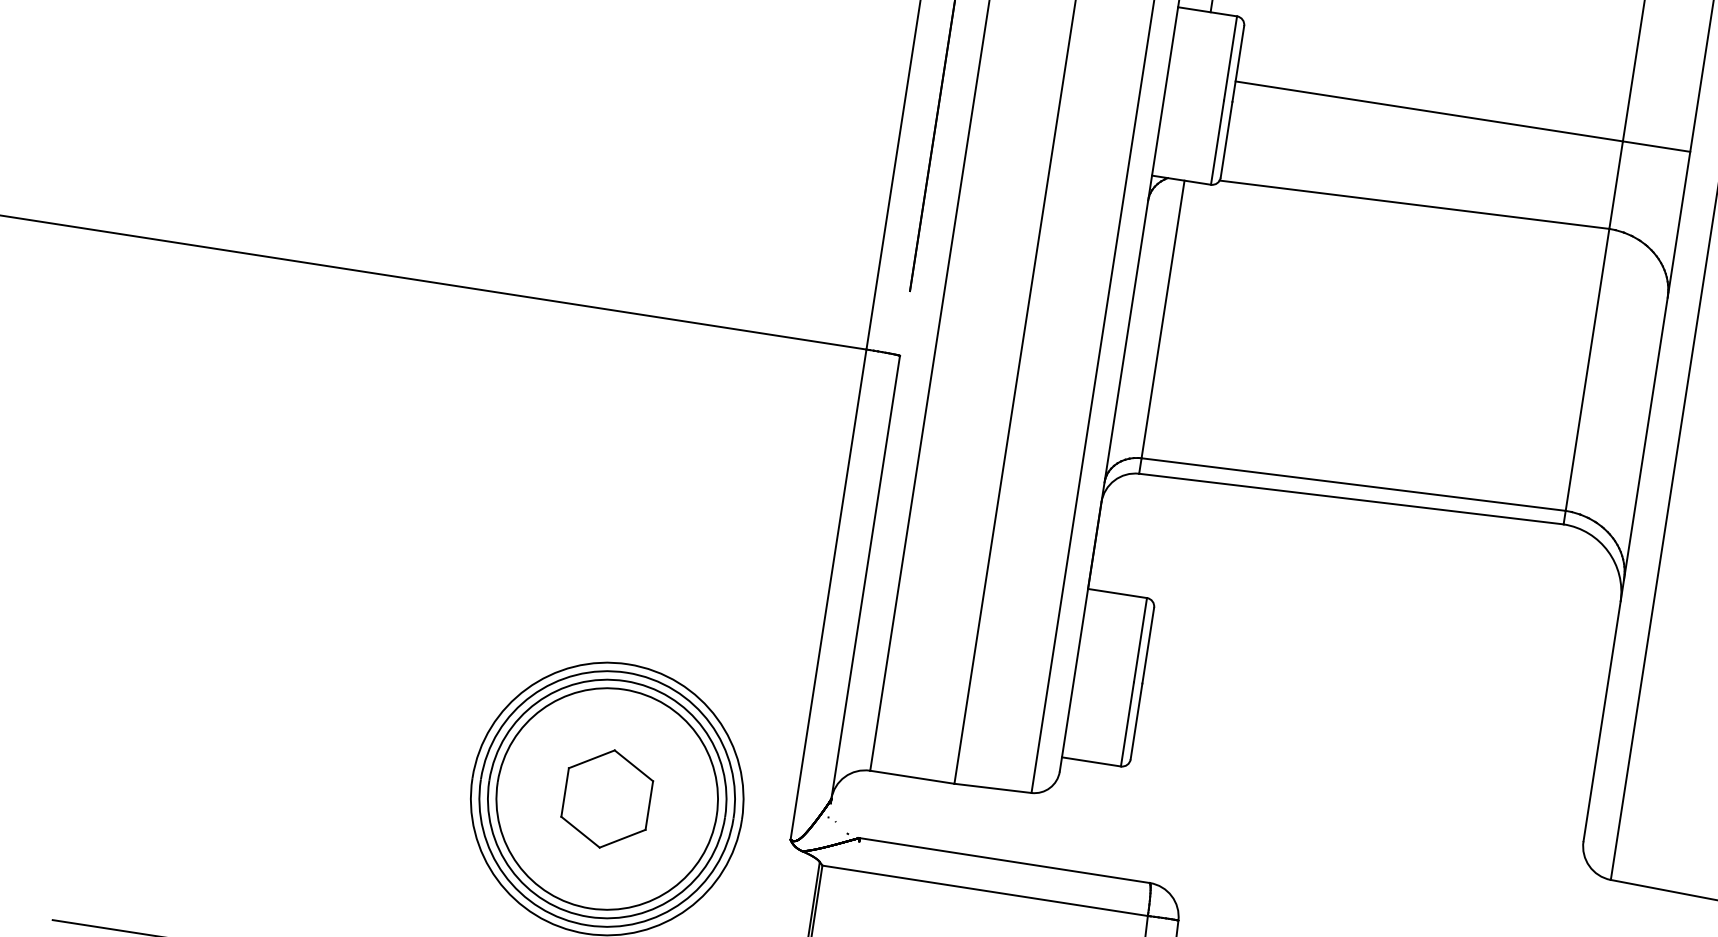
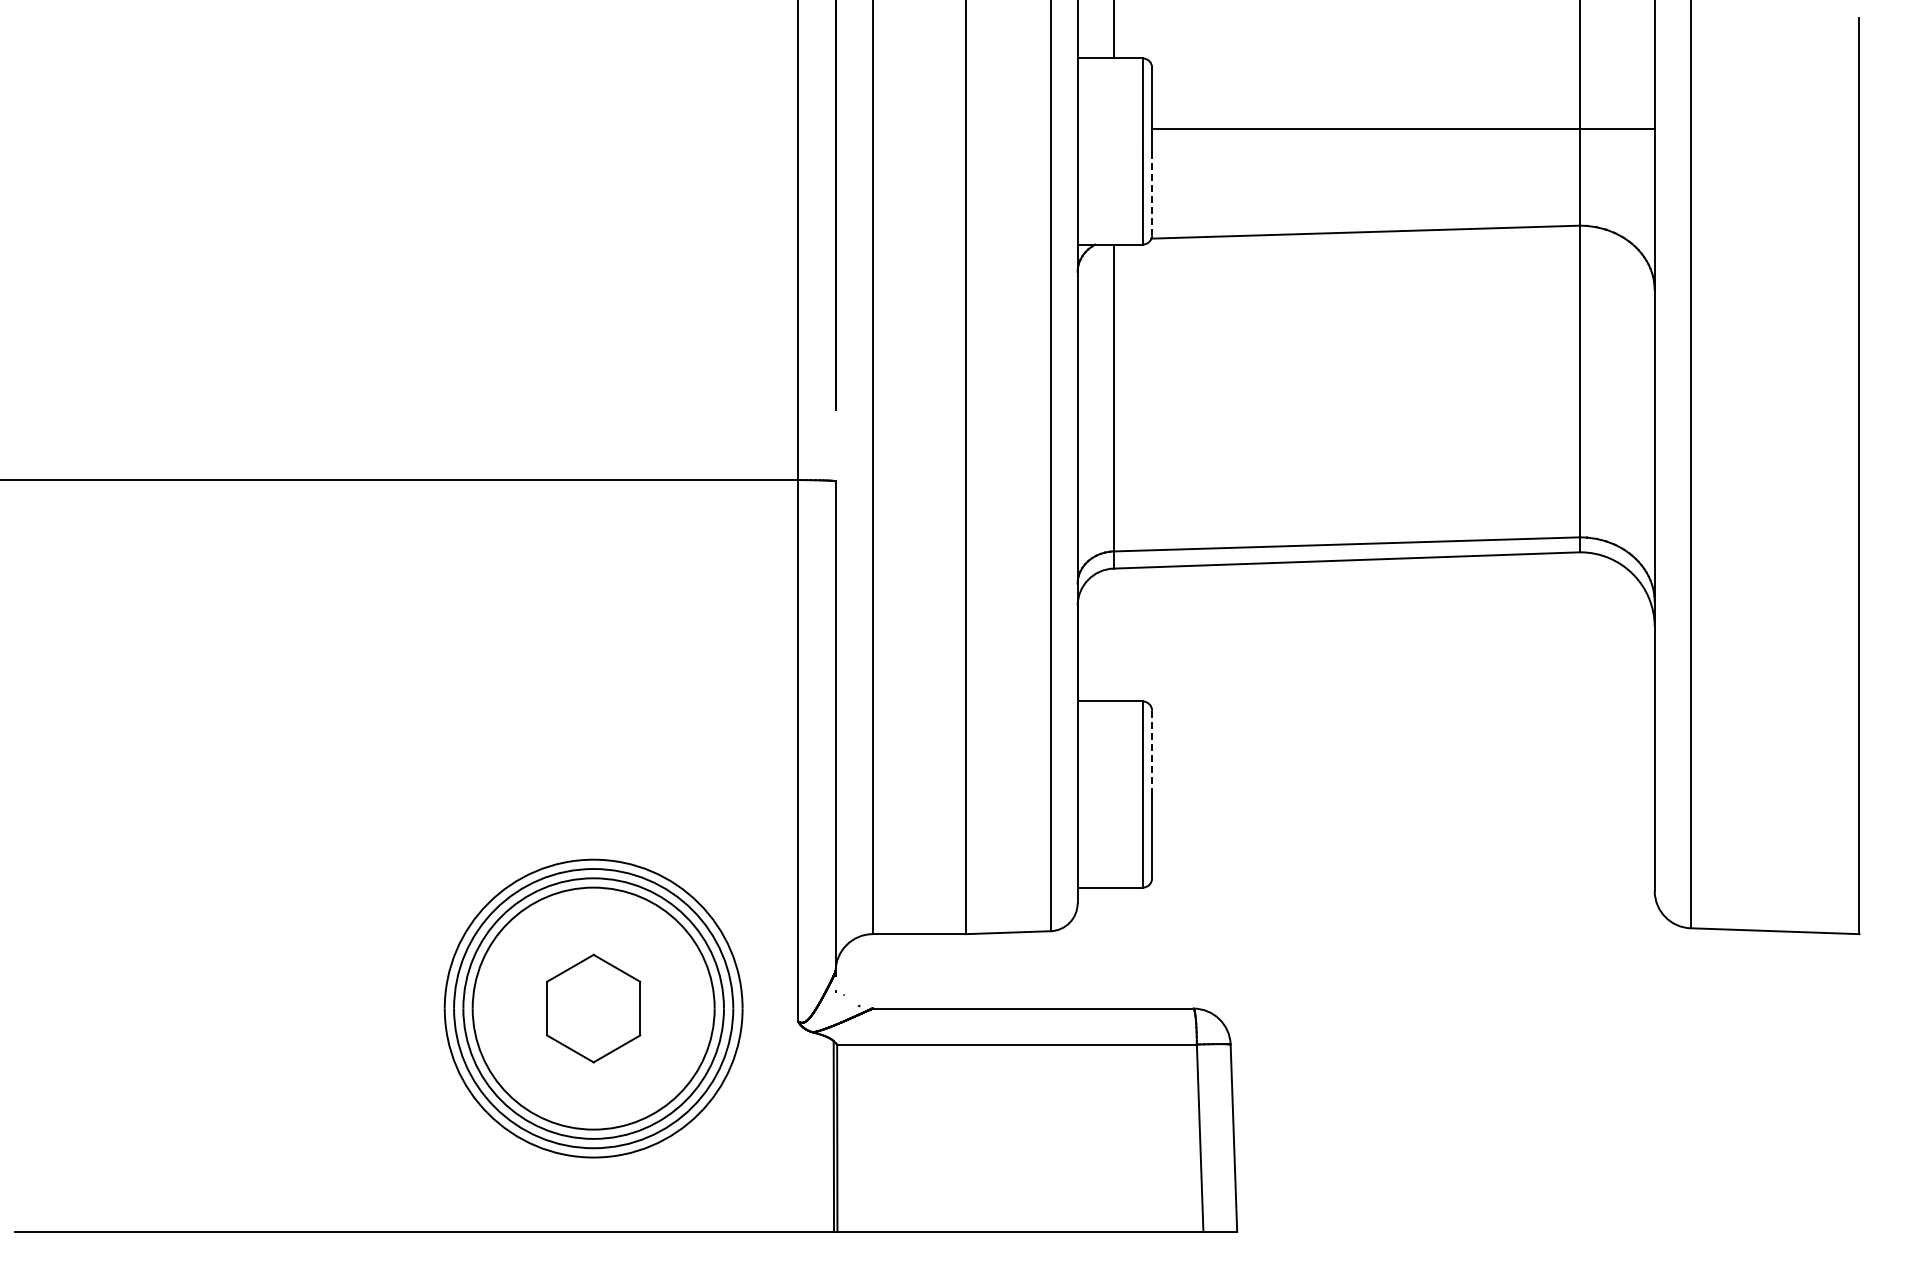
line: (1226, 139) -> (1152, 193), solid -> dashed
line: (1148, 645) -> (1152, 752), solid -> dashed

